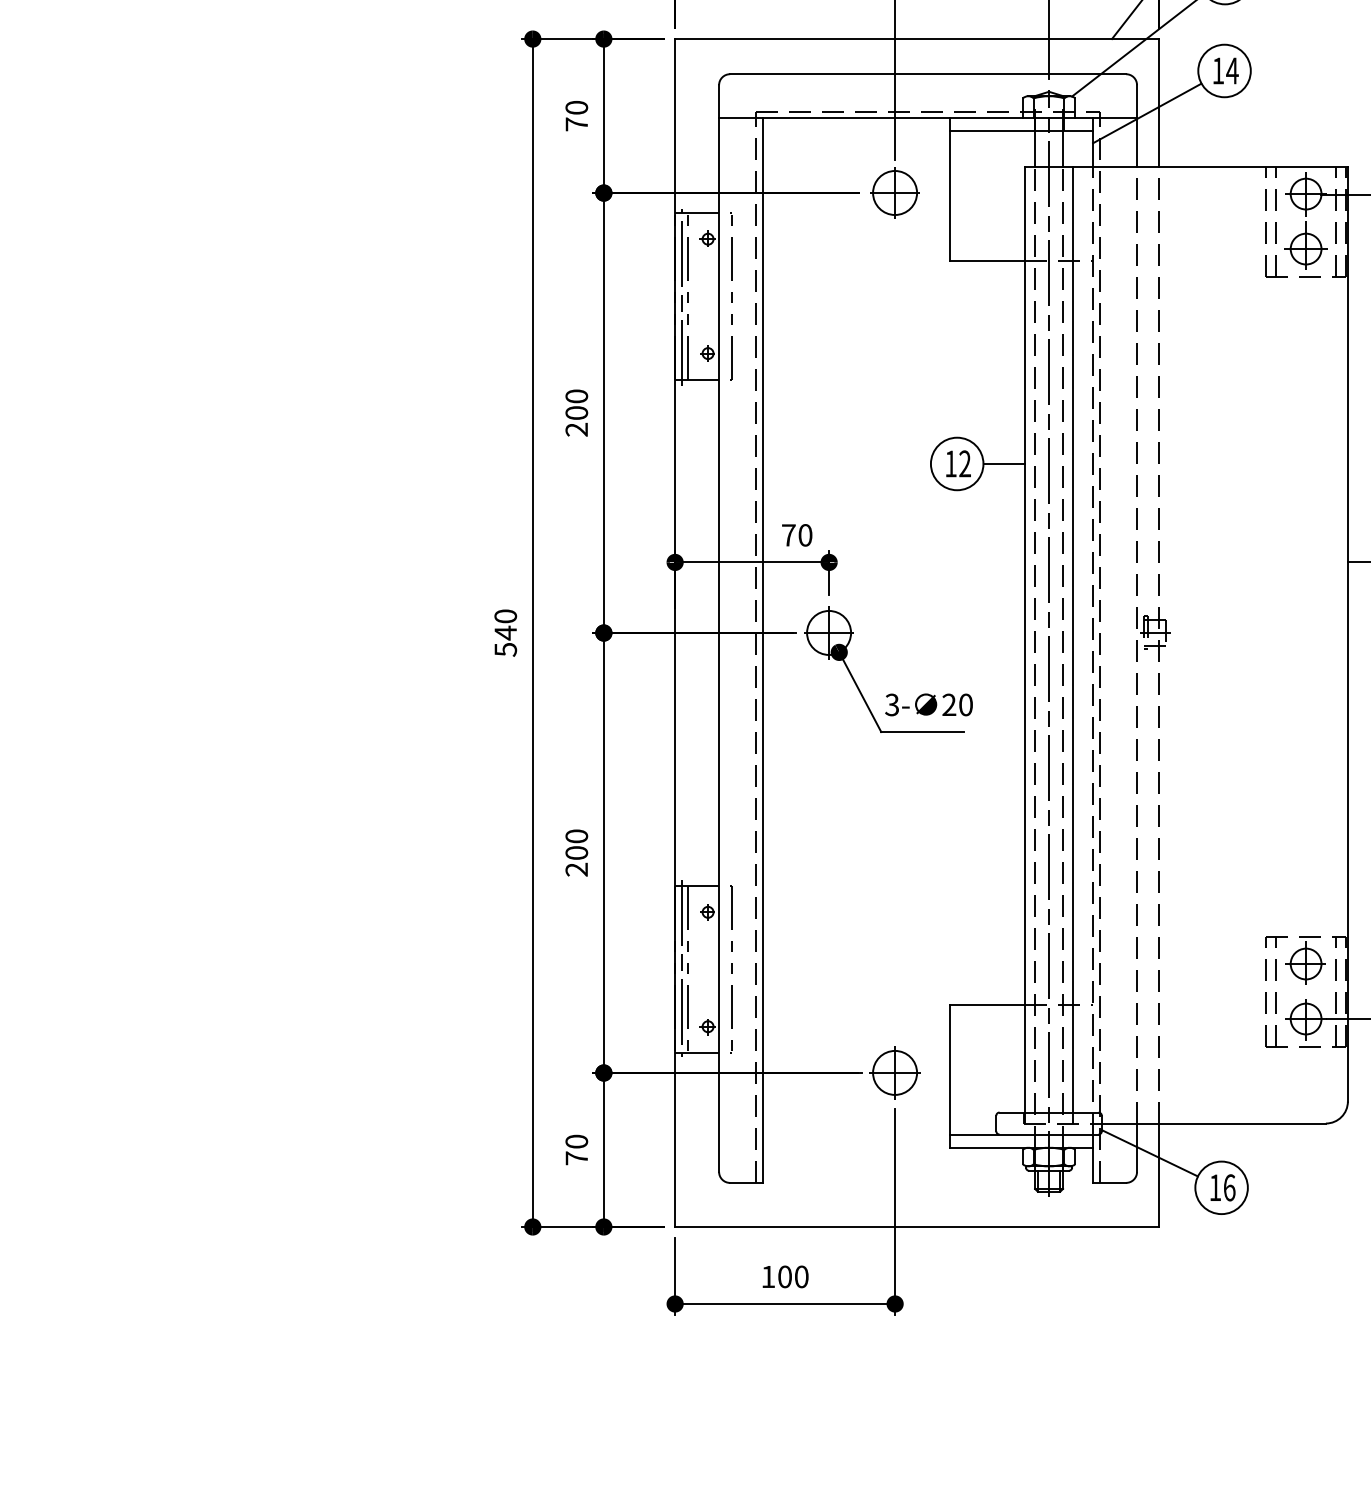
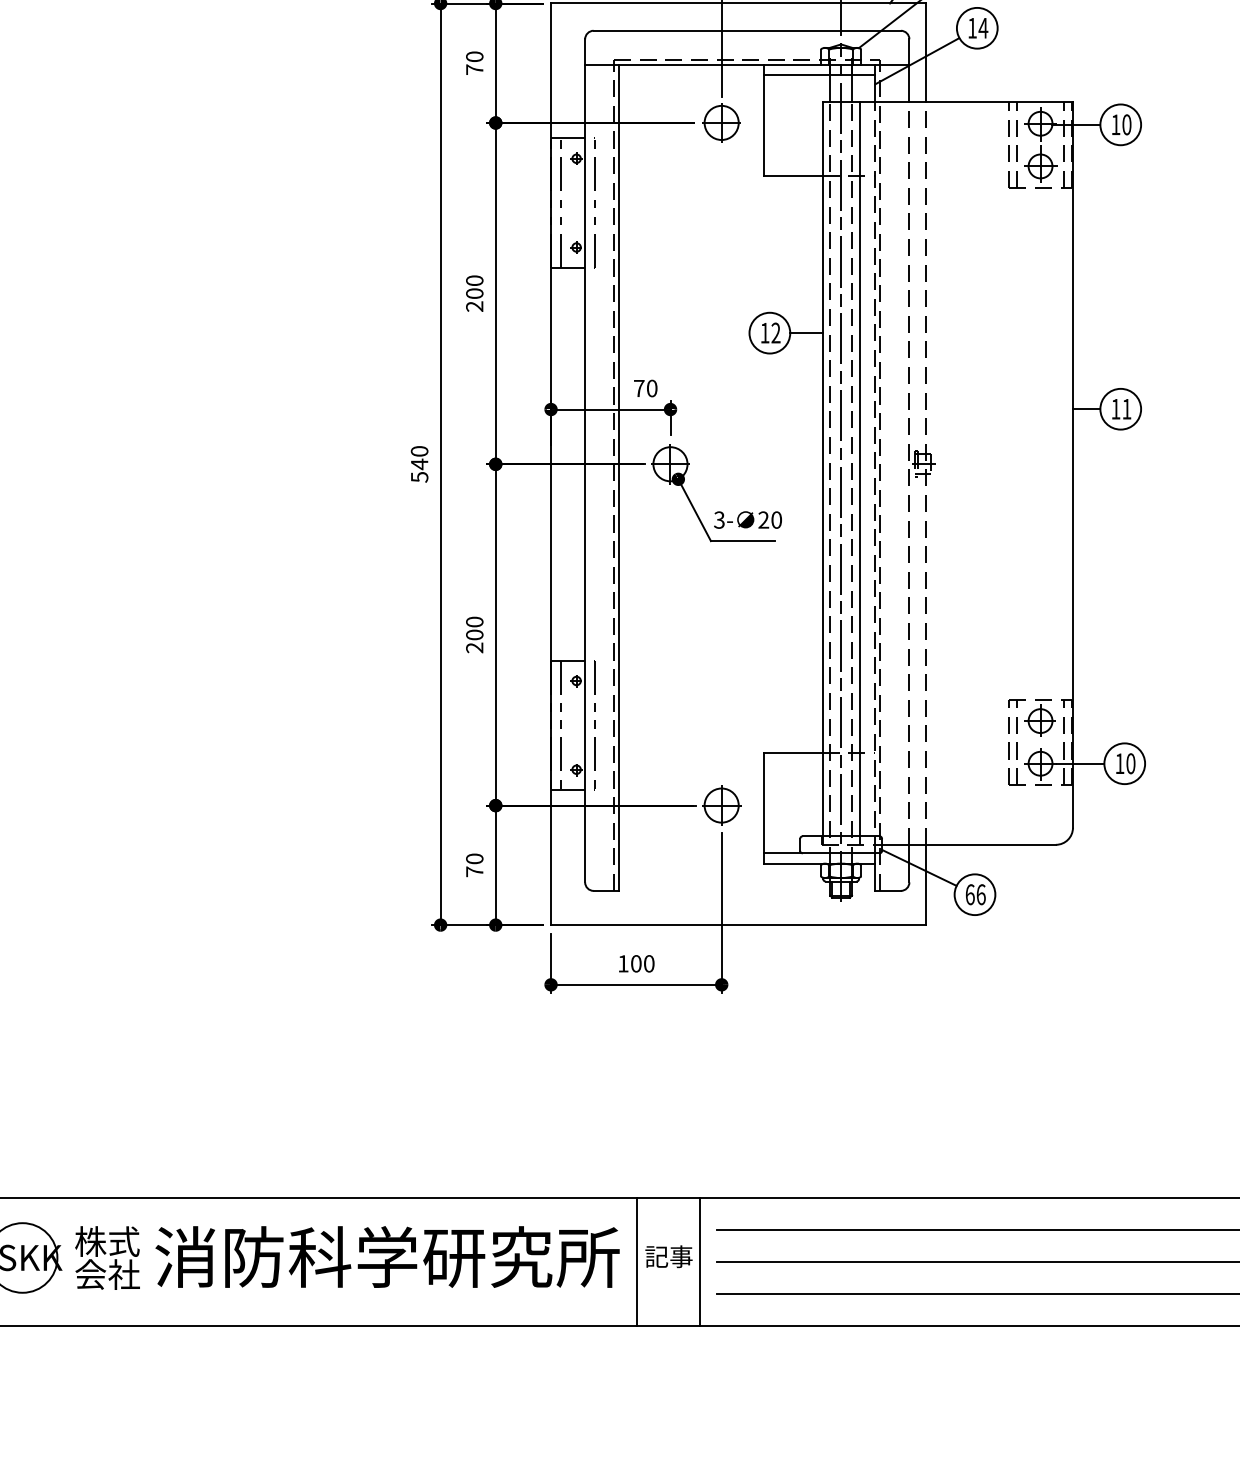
line: (682, 296) -> (556, 203), removed
line: (682, 968) -> (556, 724), removed
text: (1214, 1187) -> (969, 894), 16 -> 66

